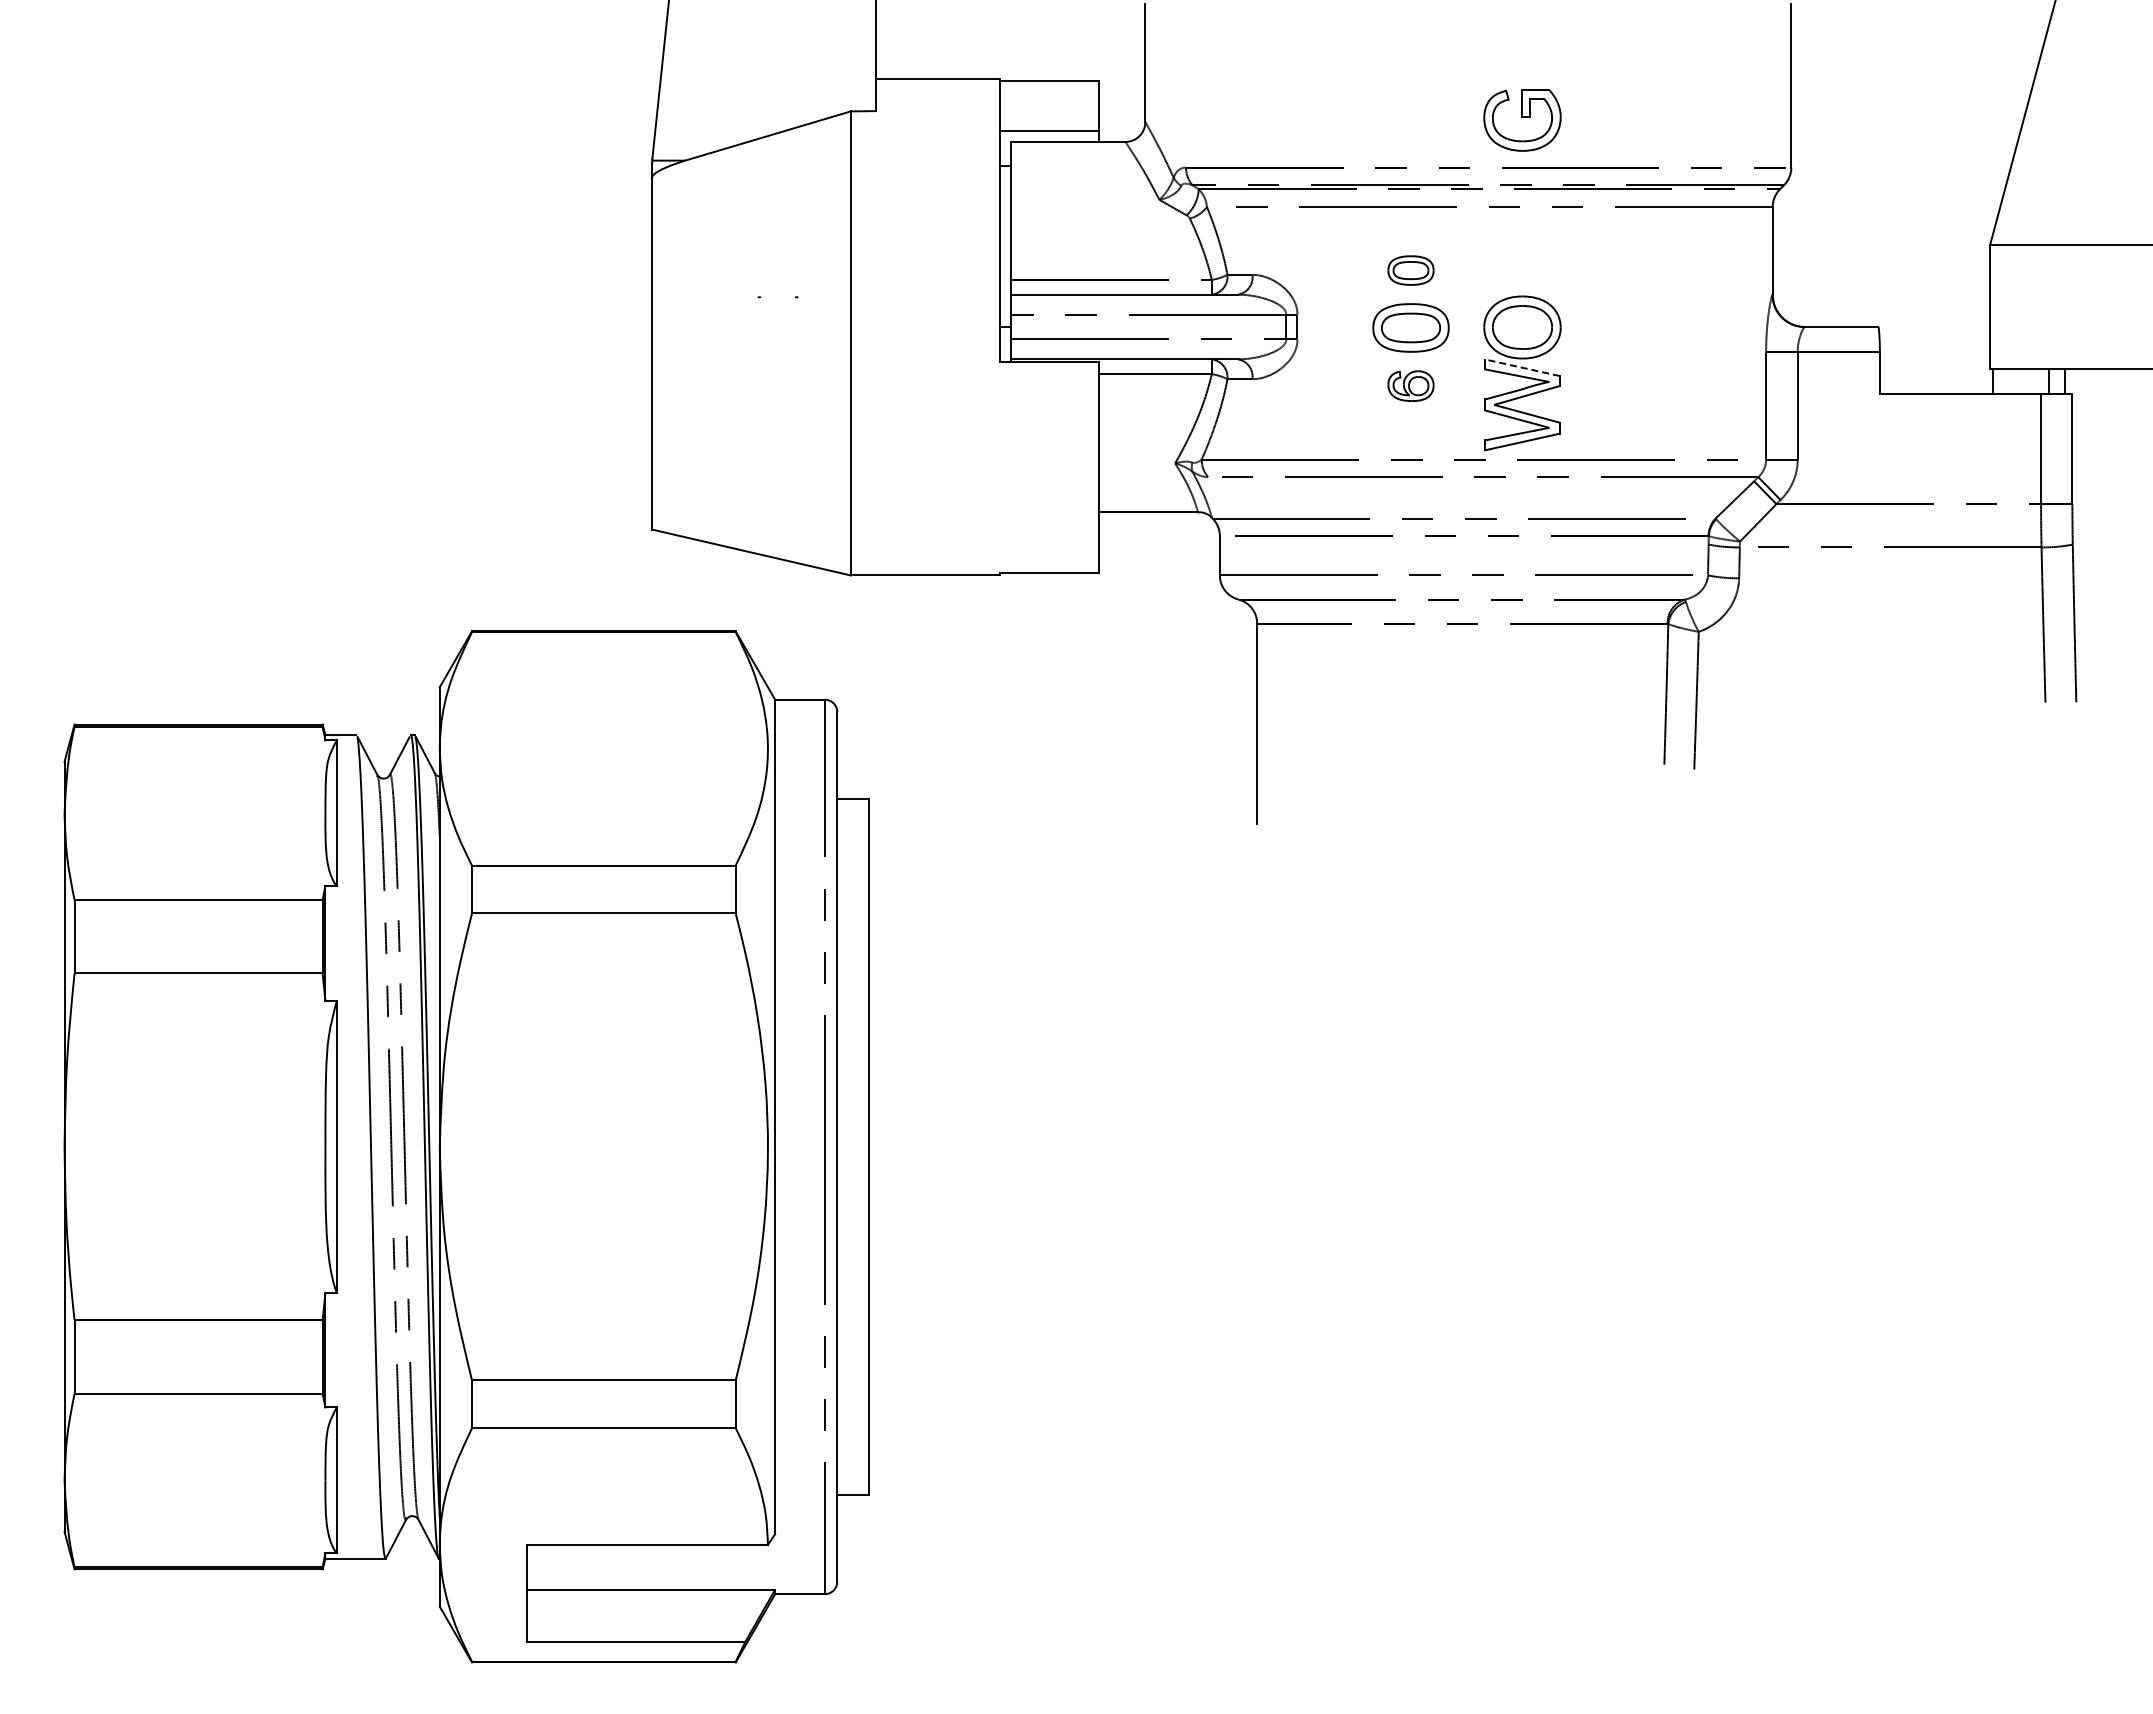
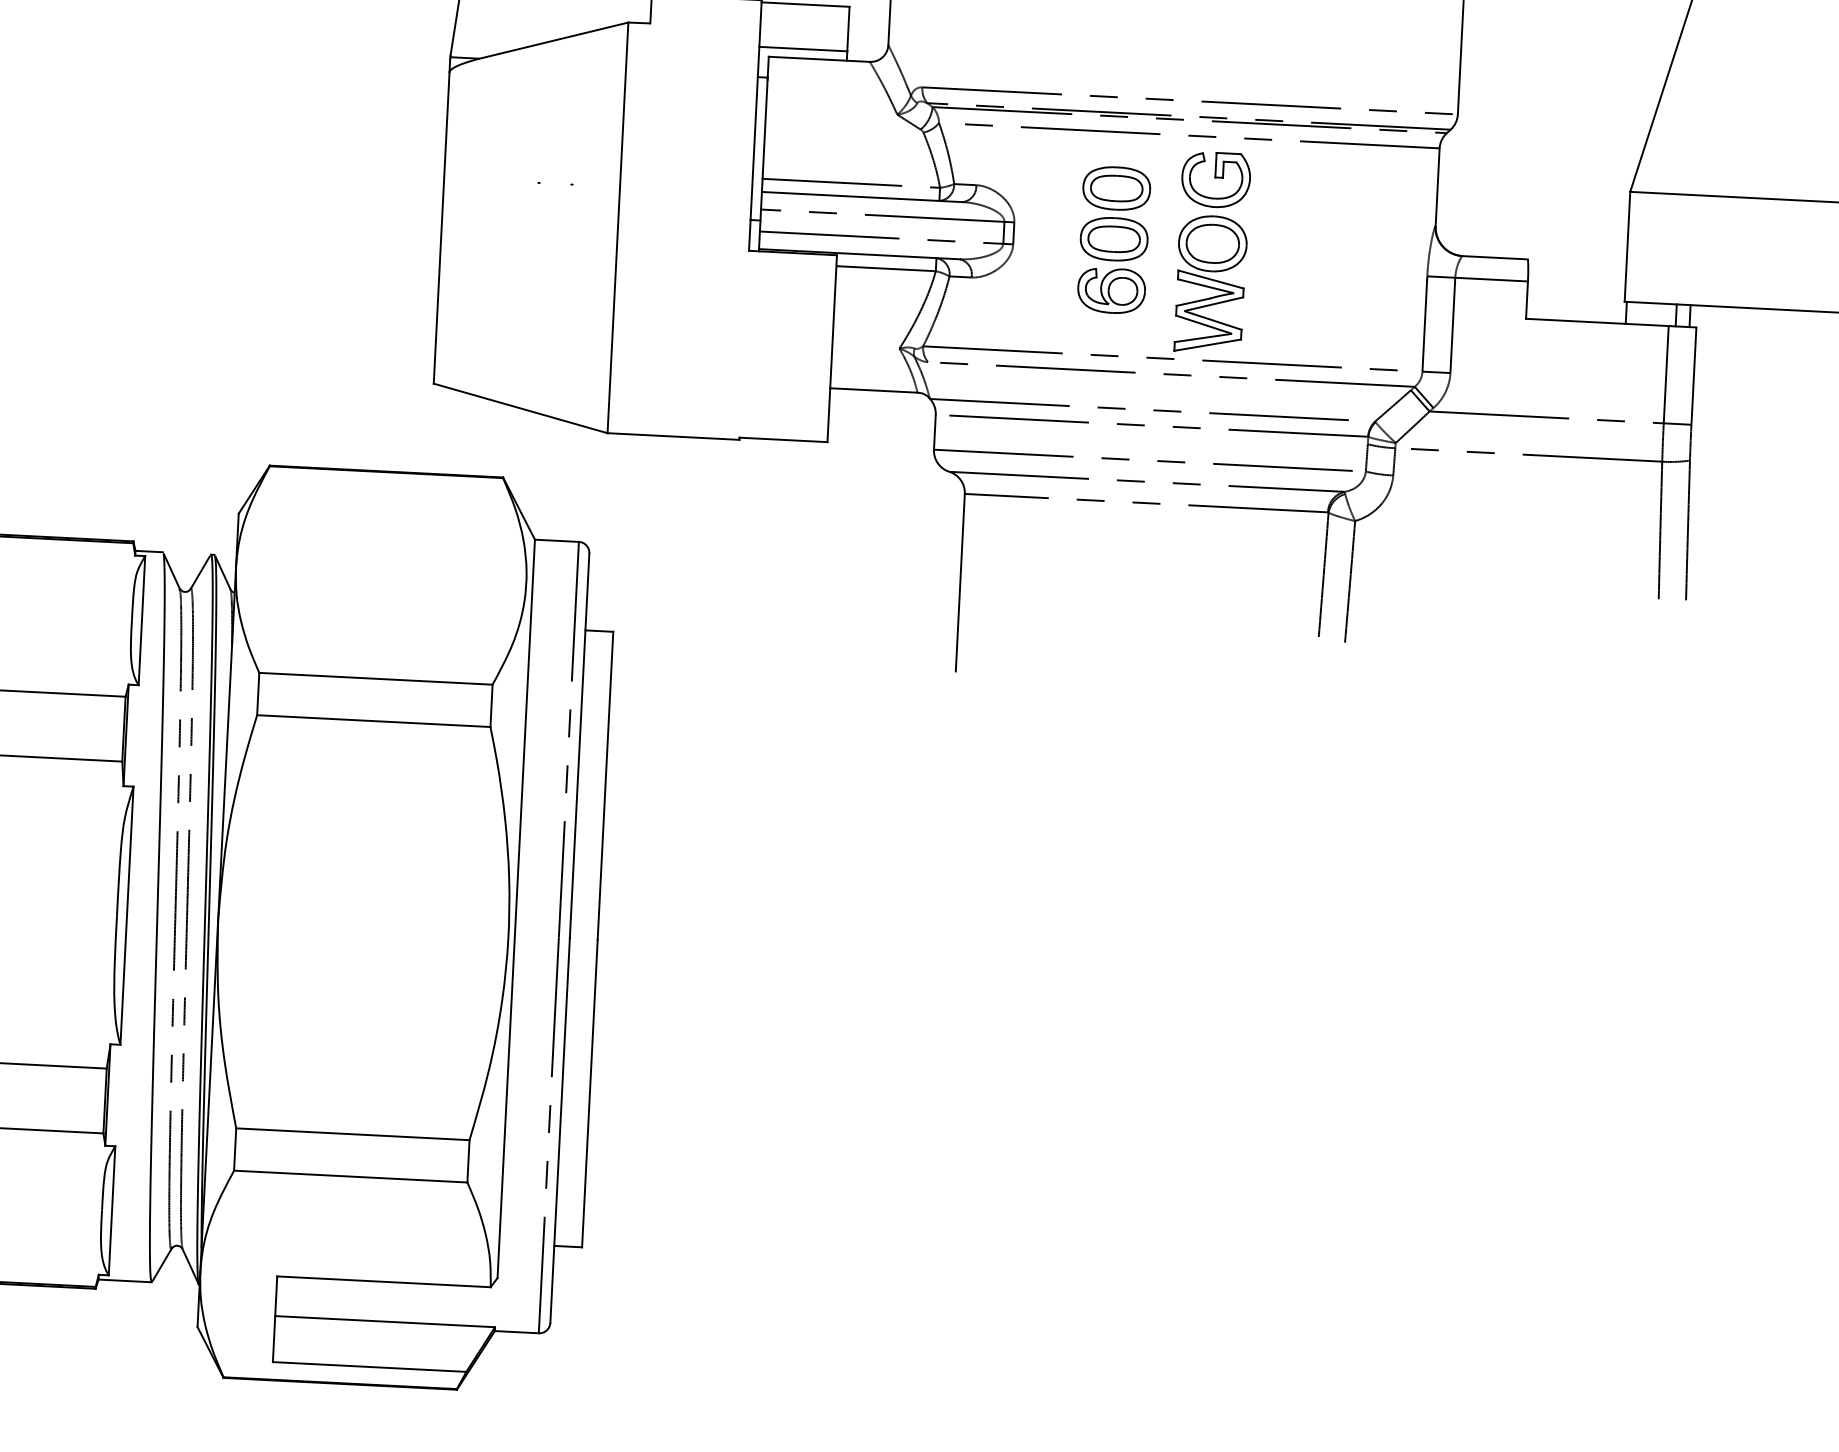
part: (1522, 120) -> (1216, 180), moved
part: (1410, 270) -> (1116, 188), size x1.67
line: (1522, 367) -> (1211, 279), dashed -> solid
part: (1410, 385) -> (1111, 290), size x1.67

